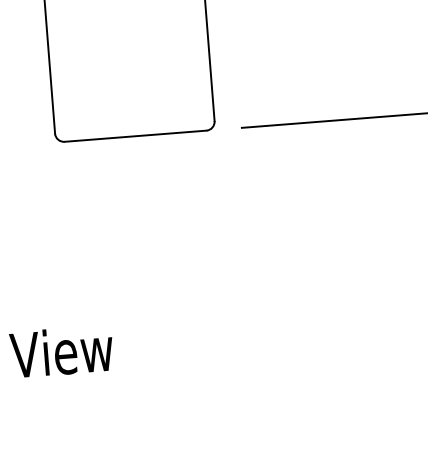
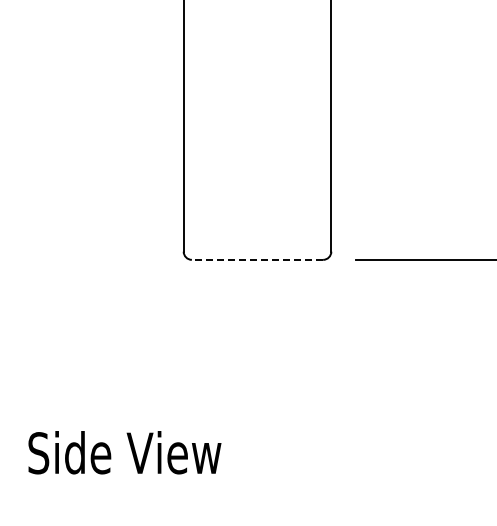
line: (135, 135) -> (257, 259), solid -> dashed

